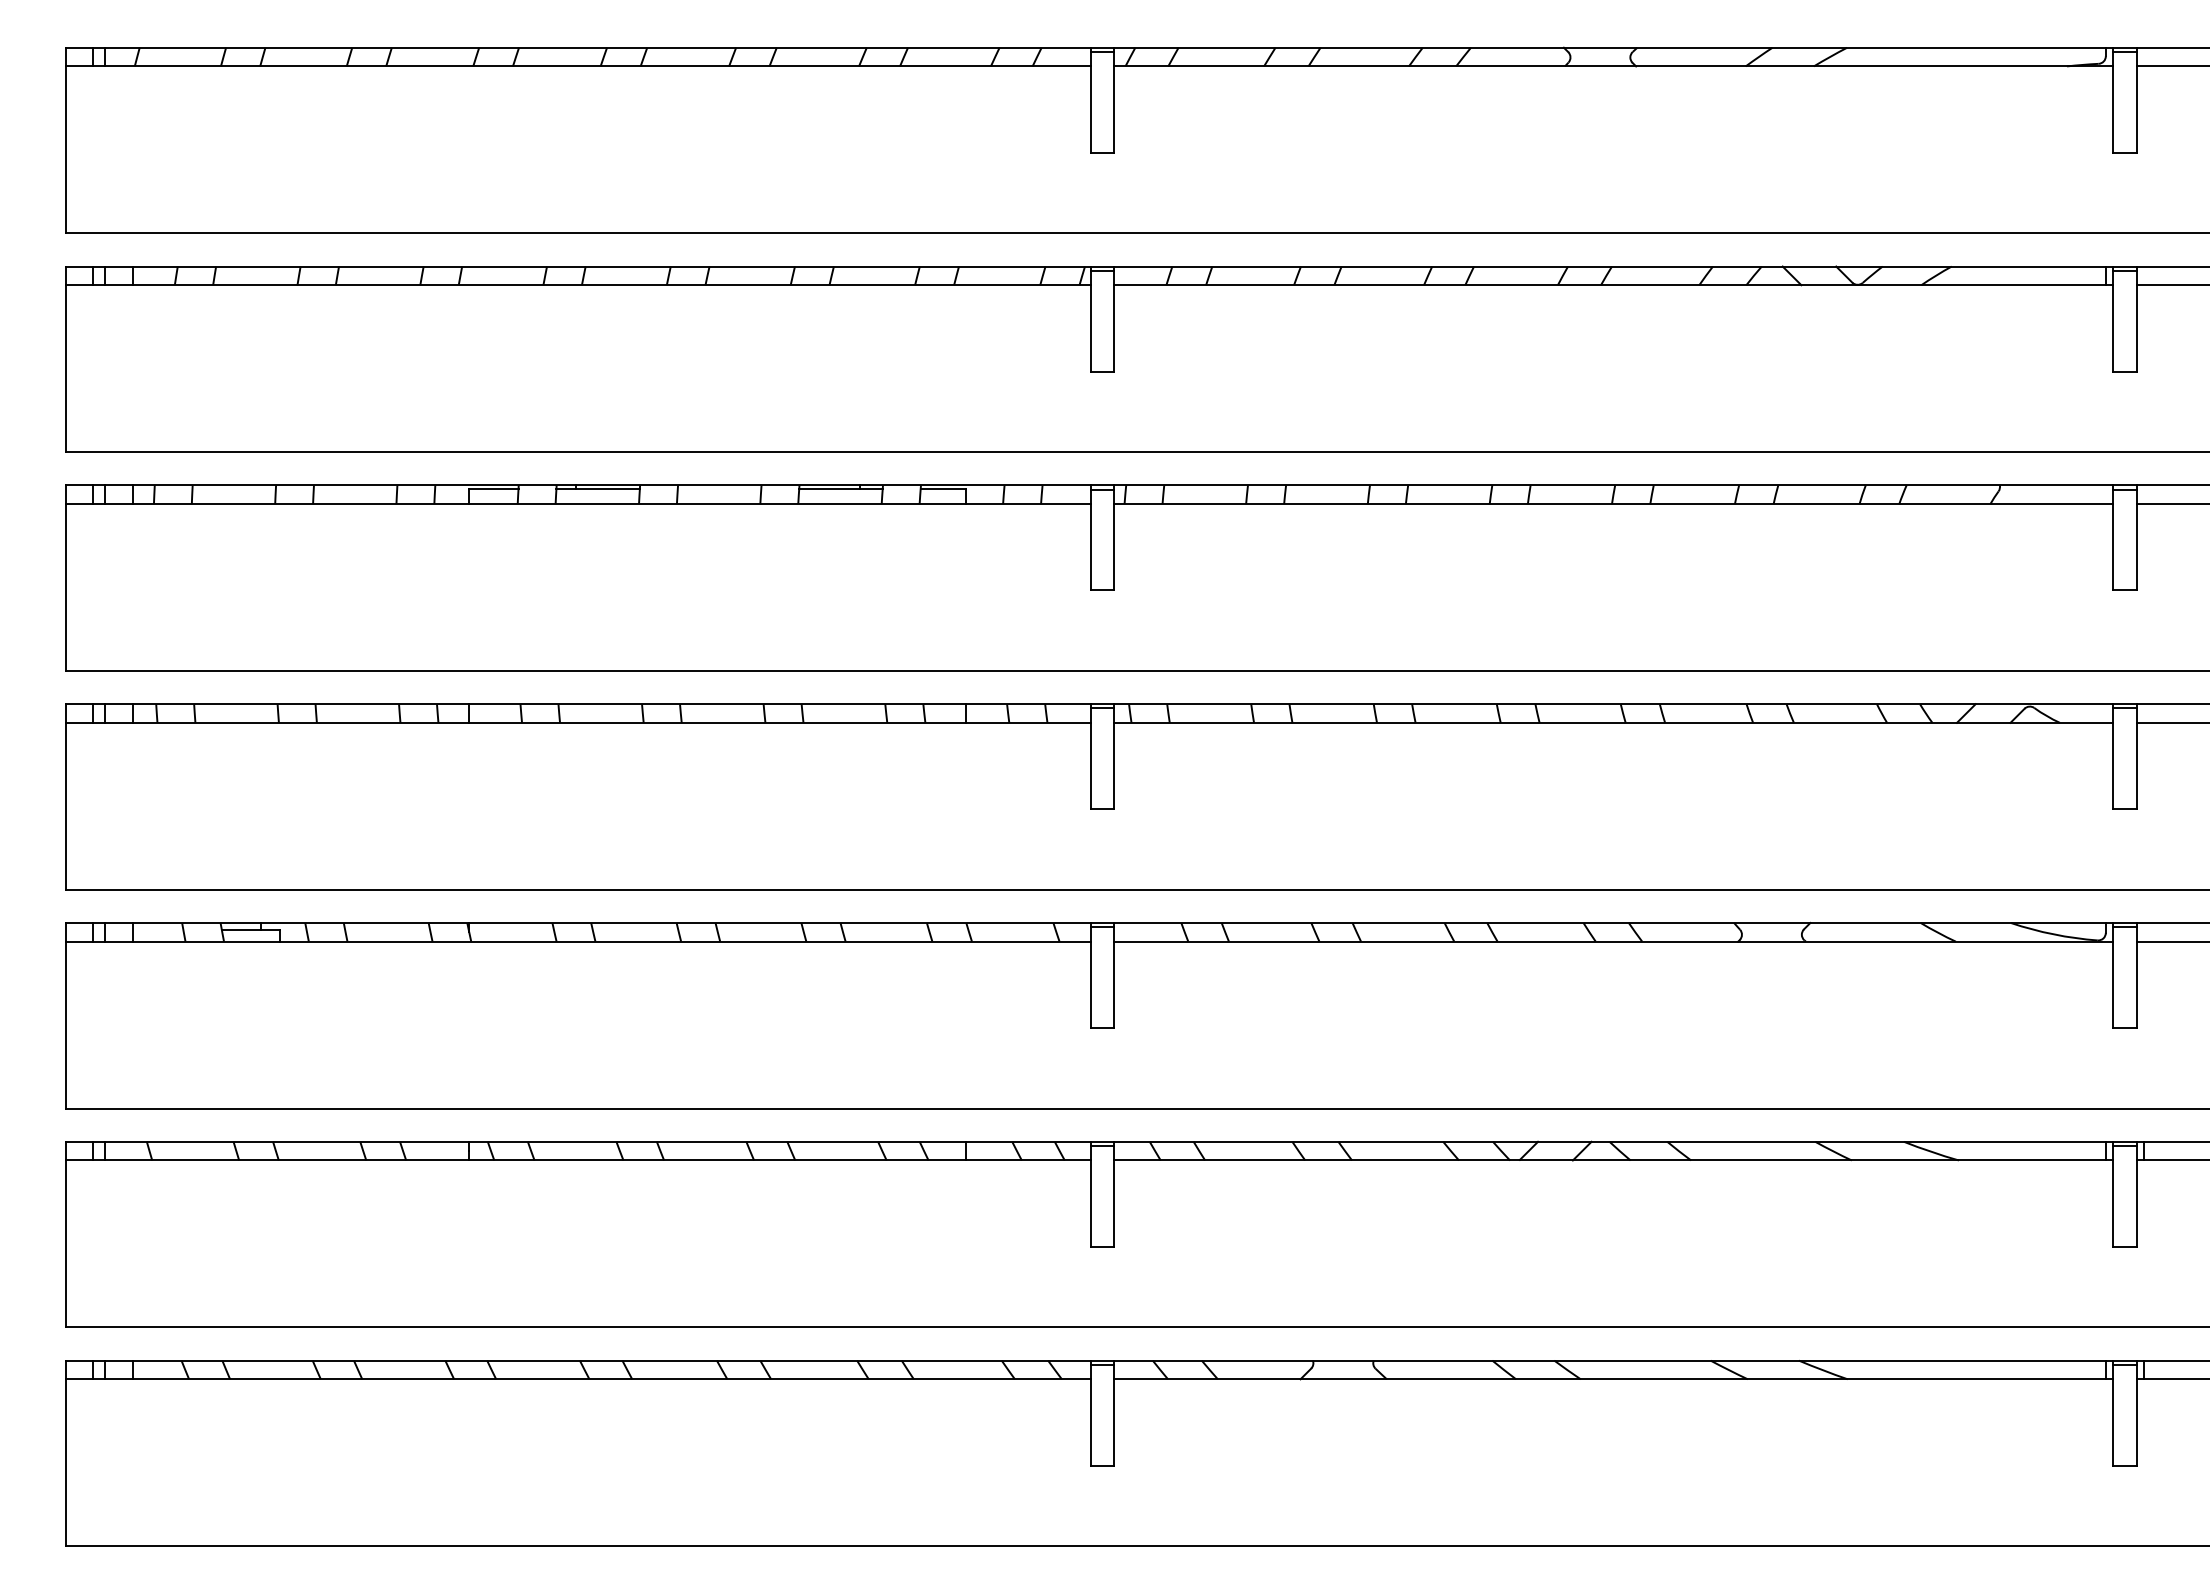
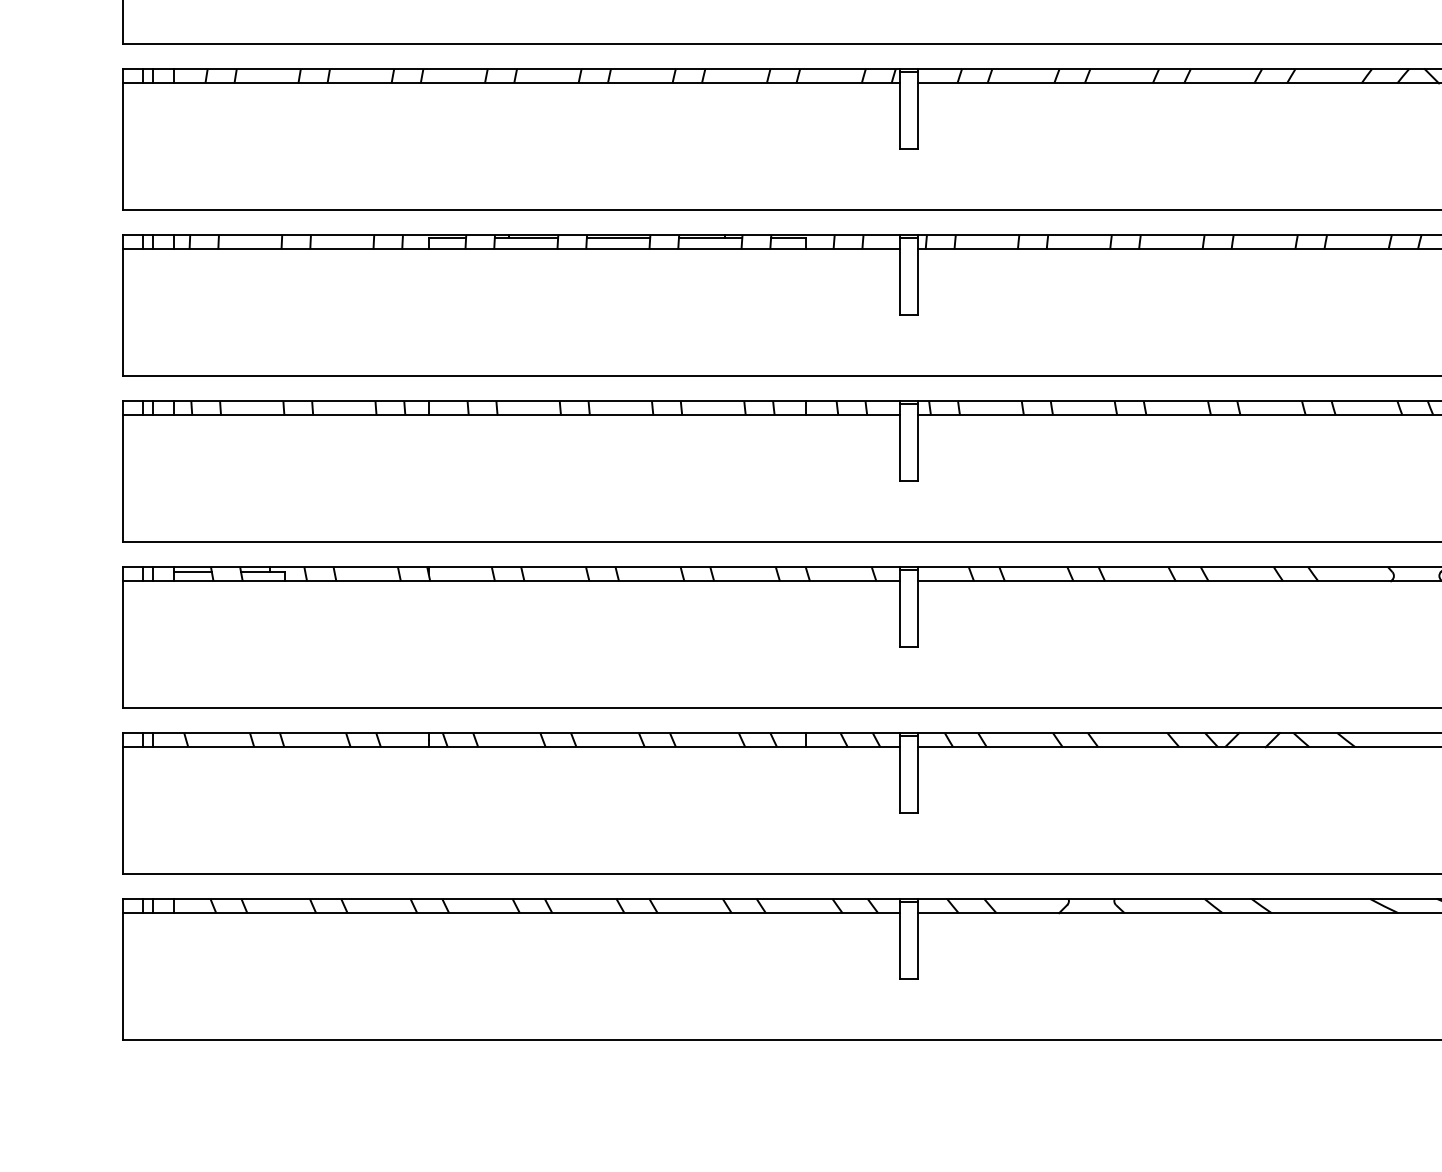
line: (719, 488) -> (618, 237), added
line: (158, 930) -> (193, 572), added

